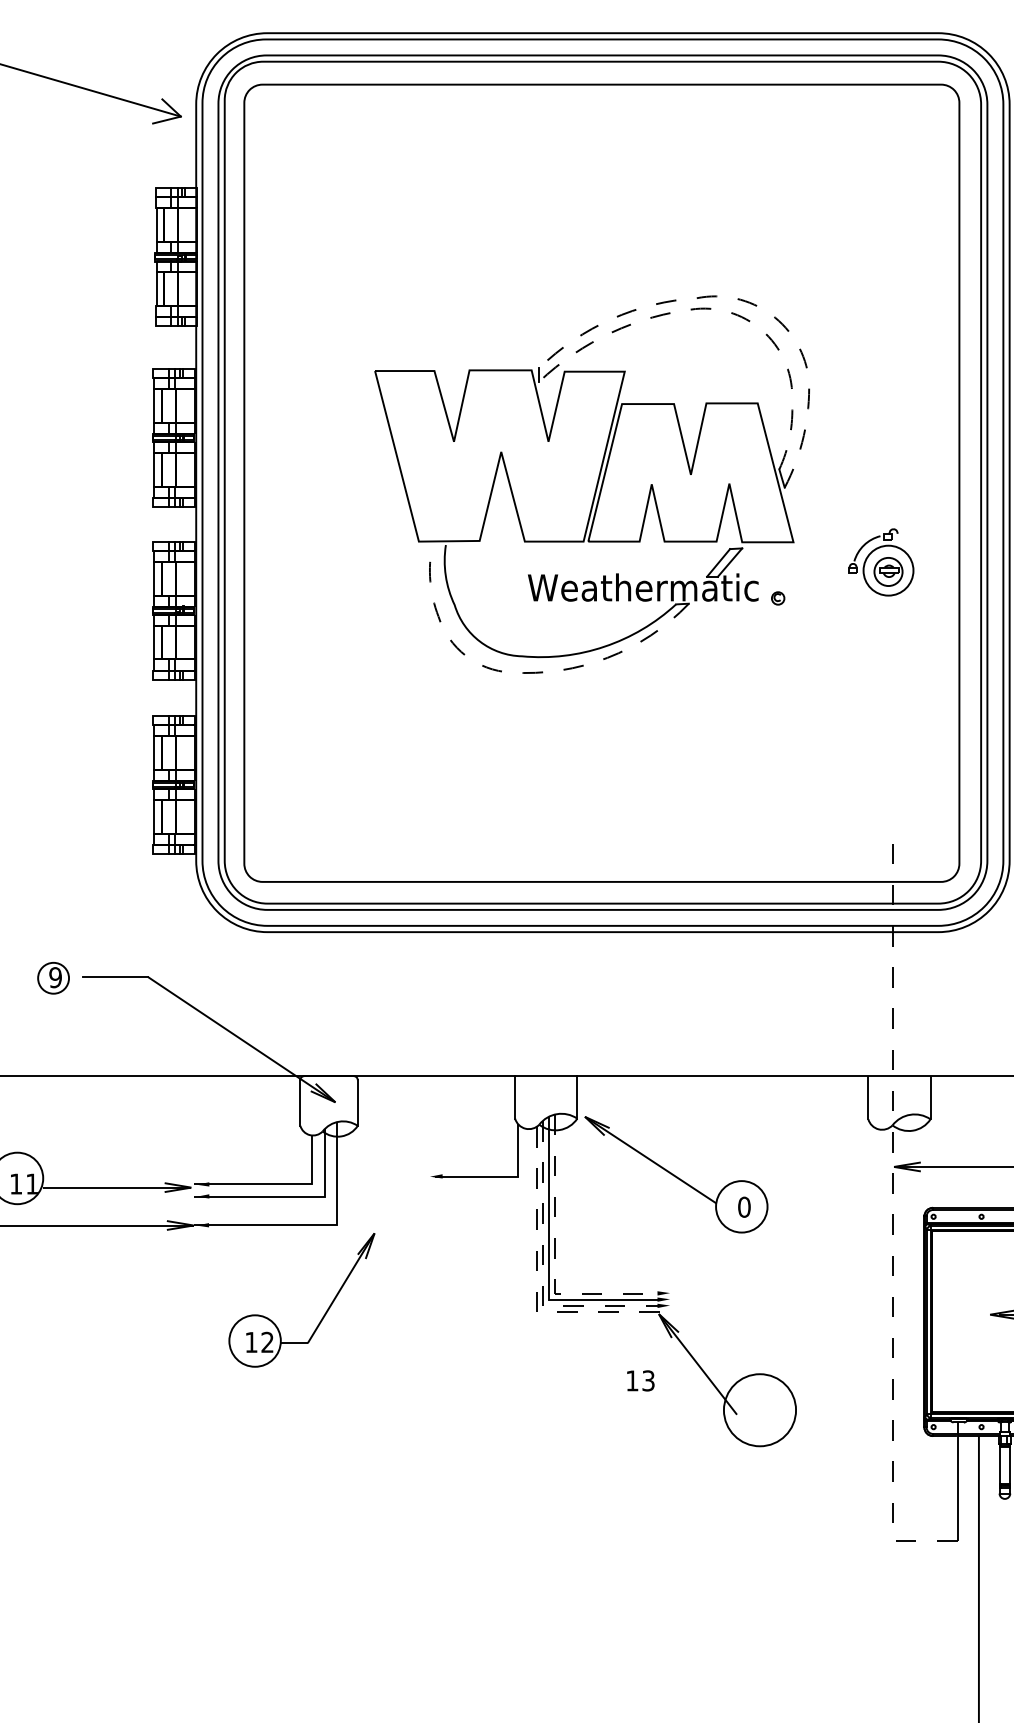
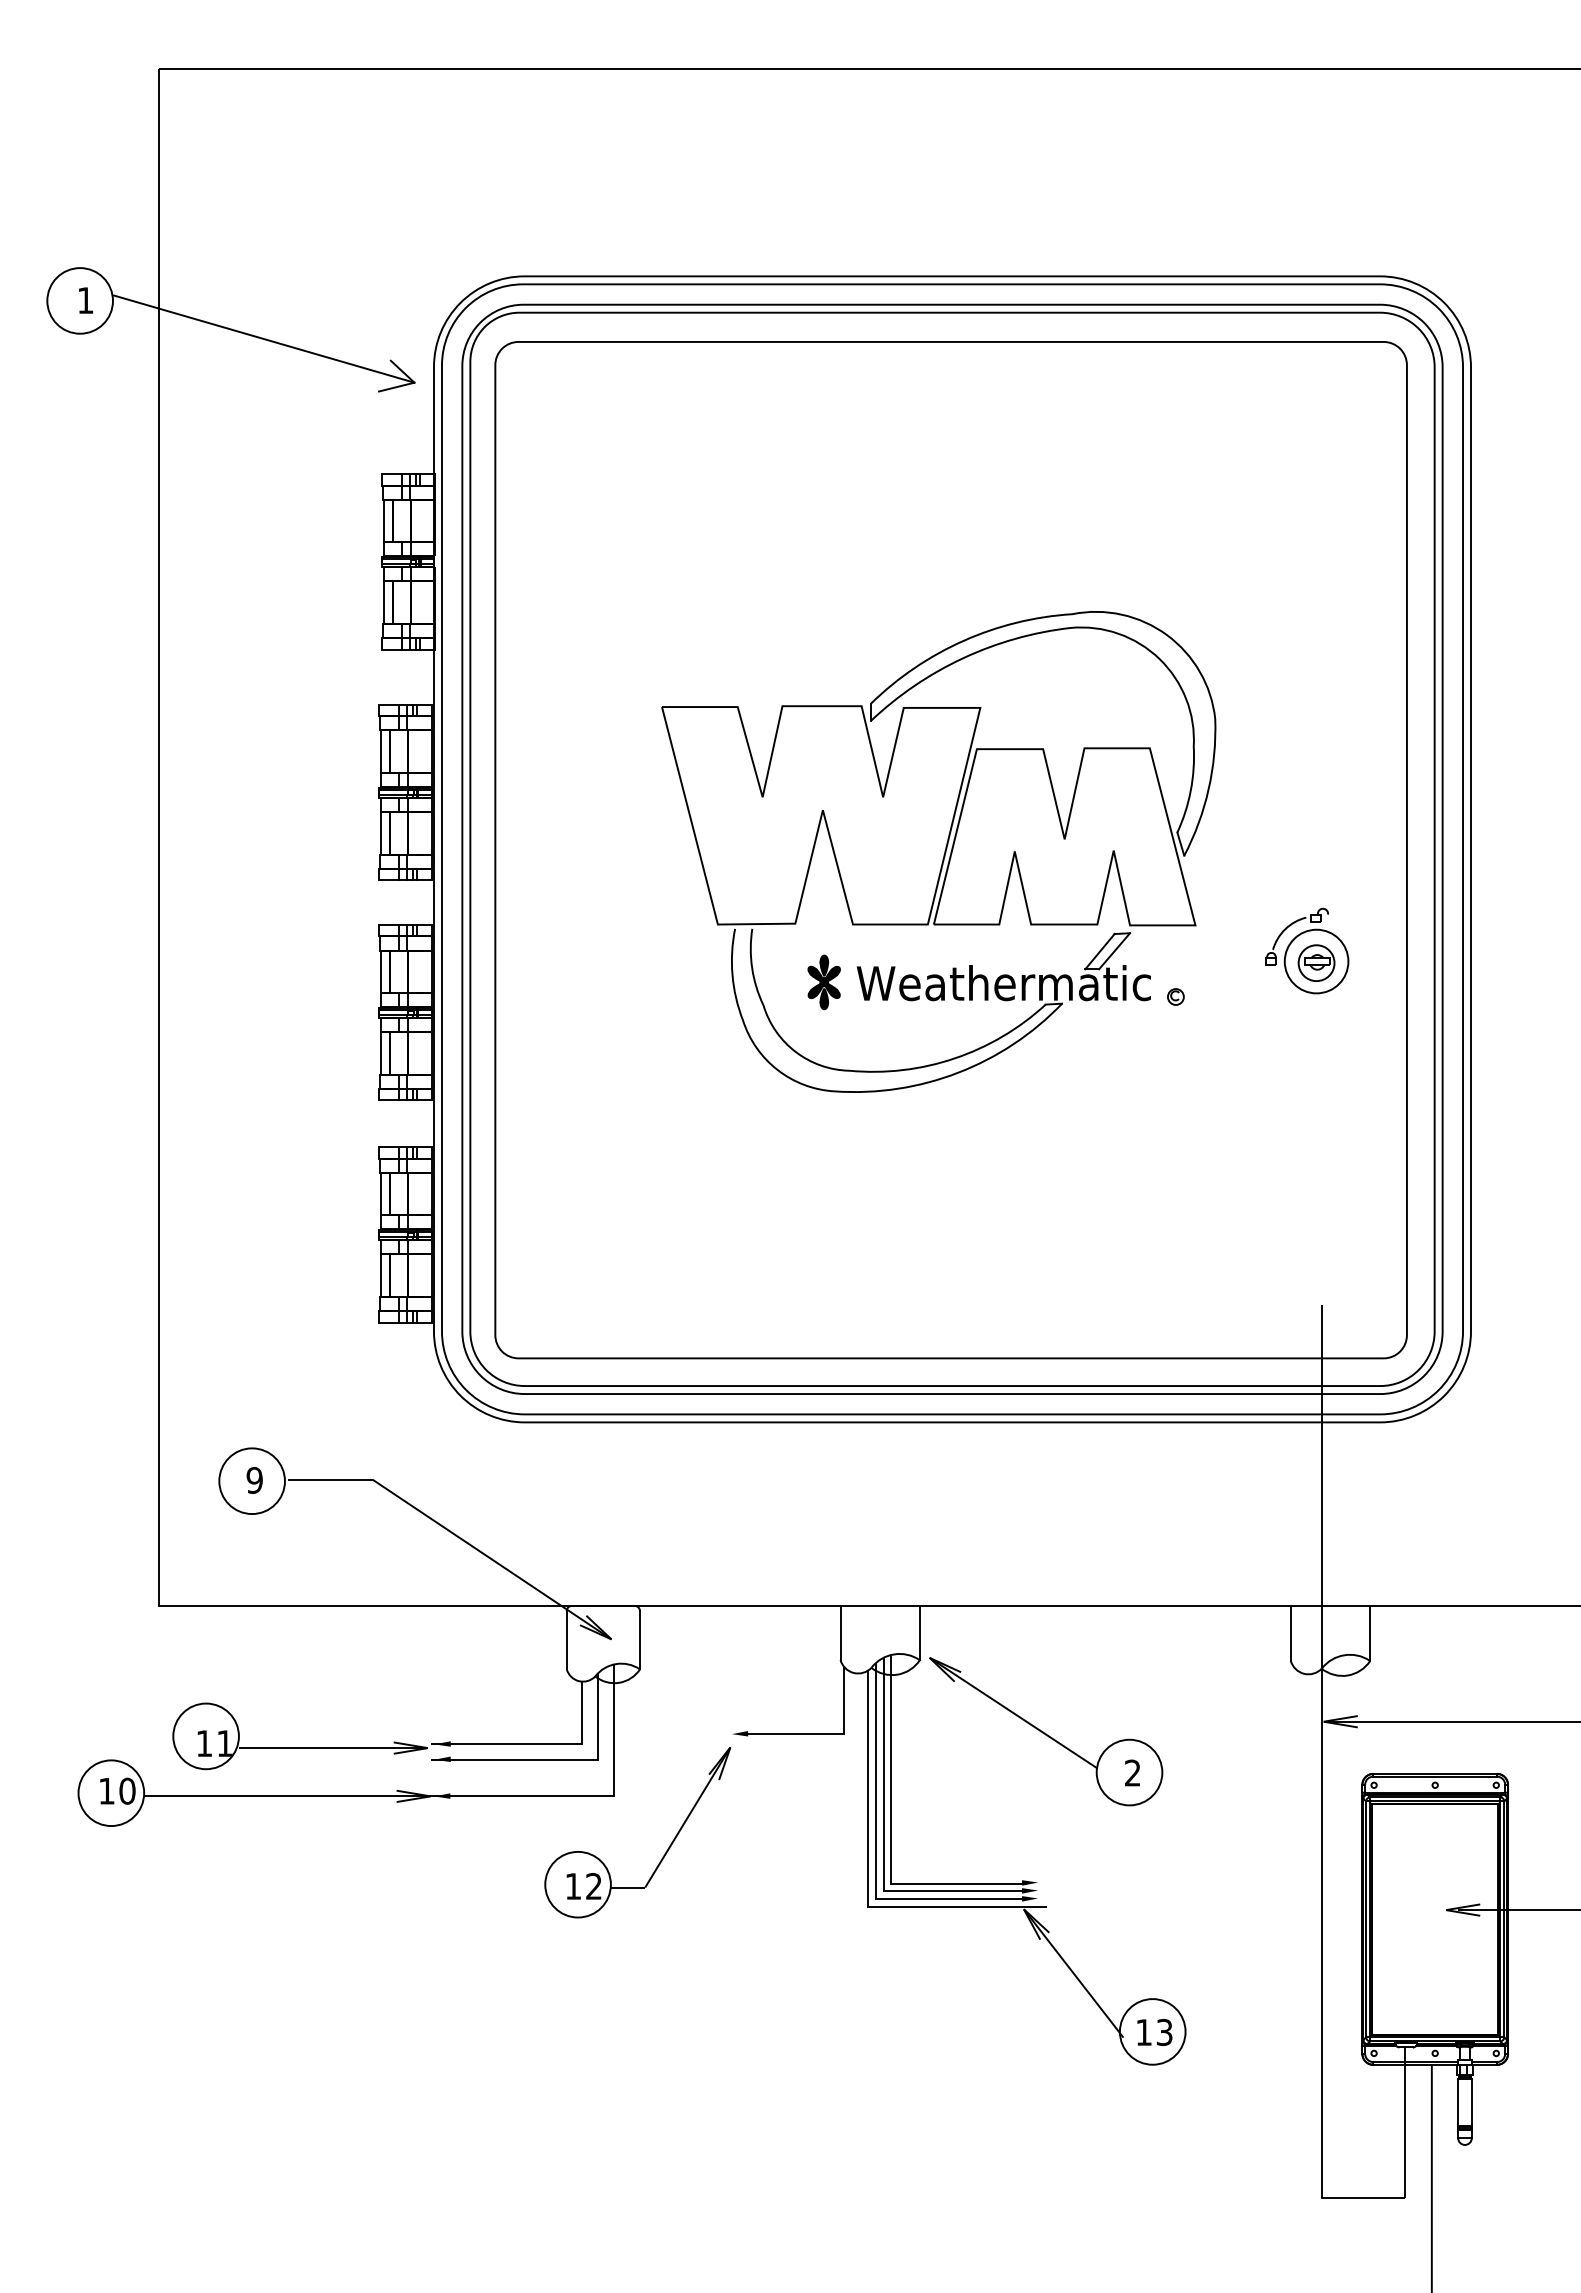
line: (739, 299) -> (1126, 615), dashed -> solid
line: (723, 310) -> (1106, 630), dashed -> solid
part: (501, 587) -> (823, 982), added
line: (519, 672) -> (845, 1091), dashed -> solid
circle: (53, 978) -> (251, 1481), size x1.67
text: (744, 1206) -> (1132, 1772), 0 -> 2
line: (892, 1223) -> (1321, 1793), dashed -> solid
line: (555, 1257) -> (891, 1837), dashed -> solid
line: (542, 1273) -> (875, 1857), dashed -> solid
line: (536, 1290) -> (867, 1879), dashed -> solid
part: (325, 1312) -> (667, 1848), moved
text: (640, 1380) -> (1154, 2032), moved
circle: (759, 1409) -> (1152, 2031), size x0.71

